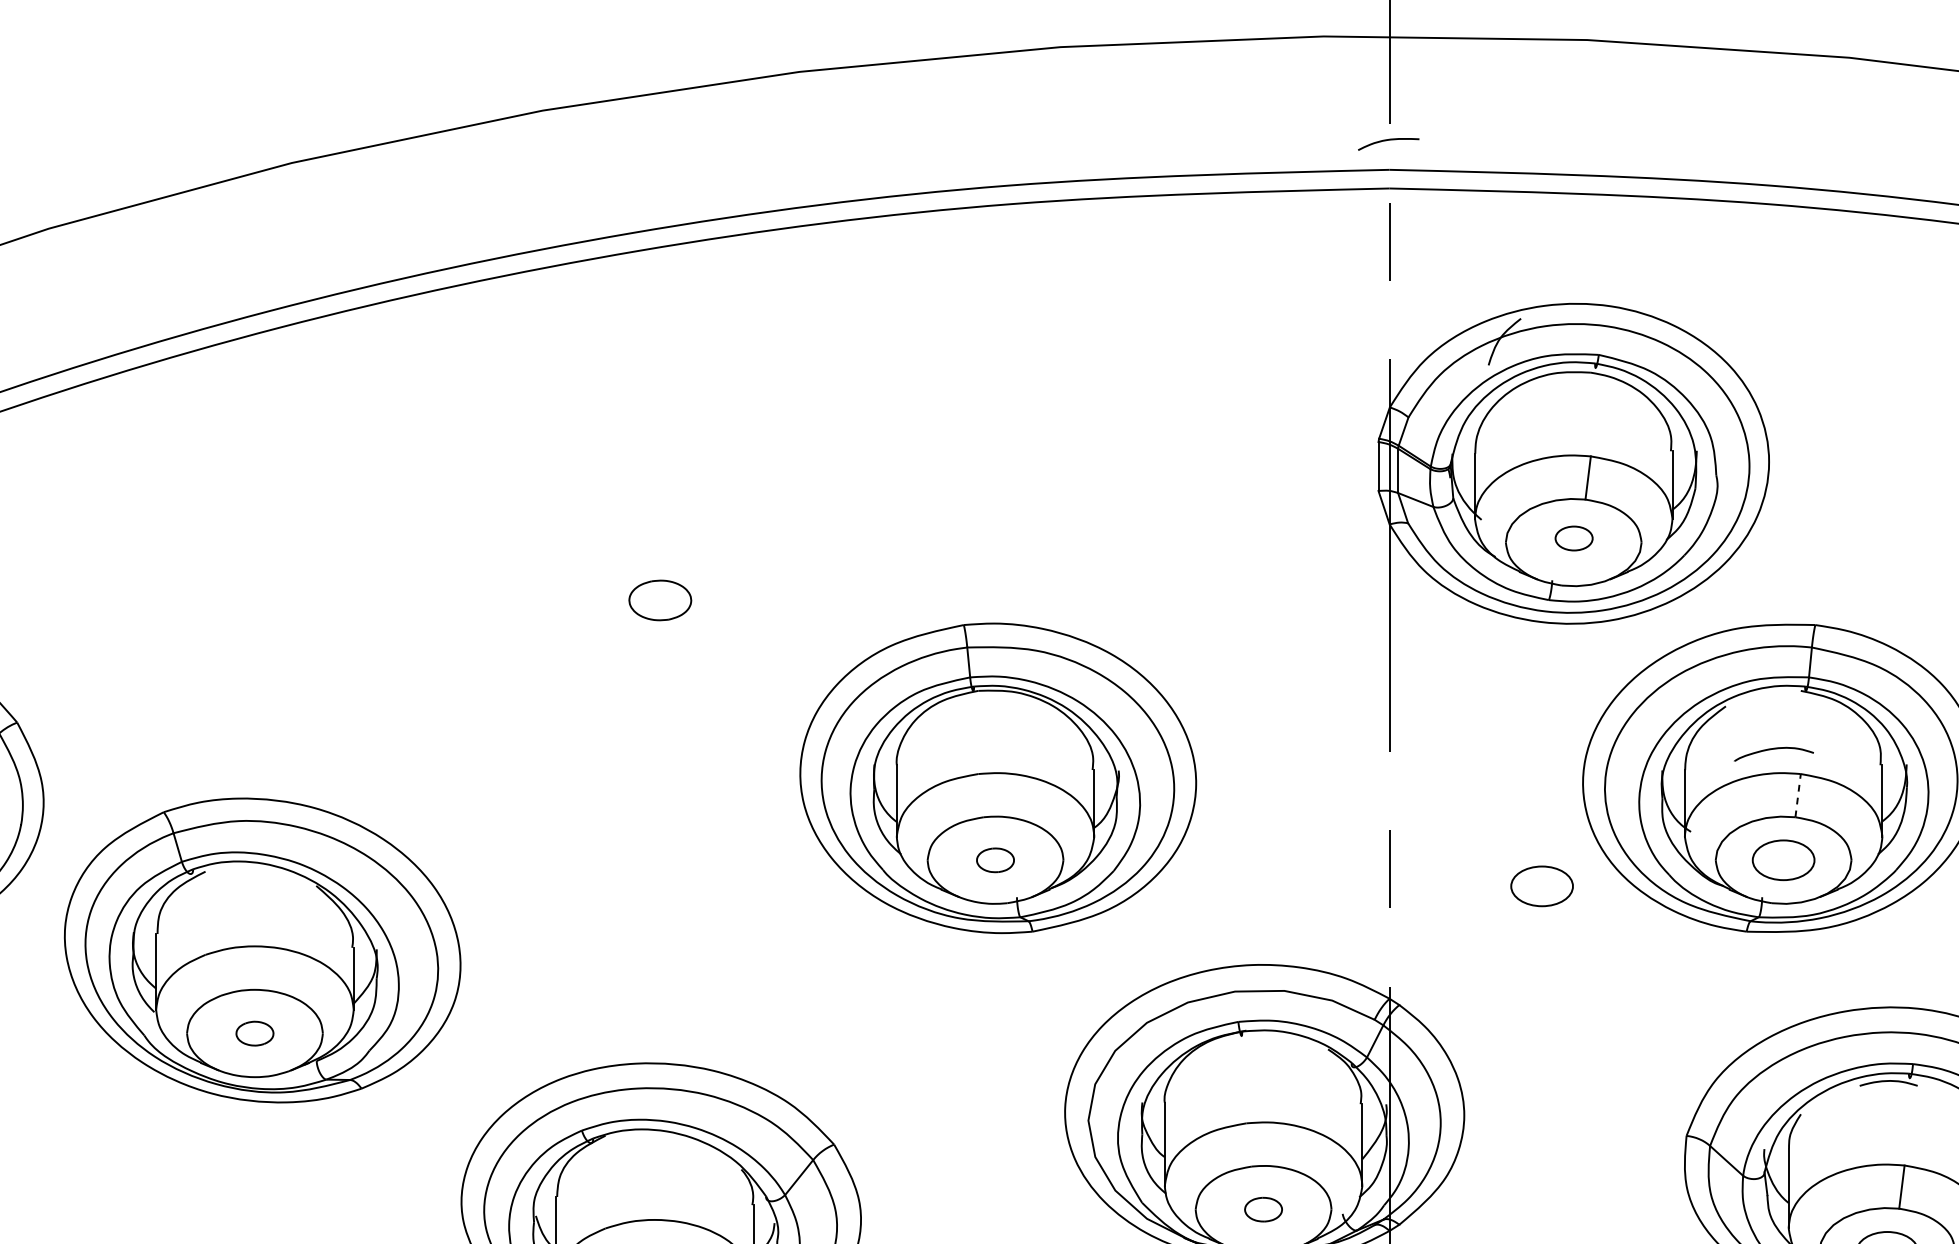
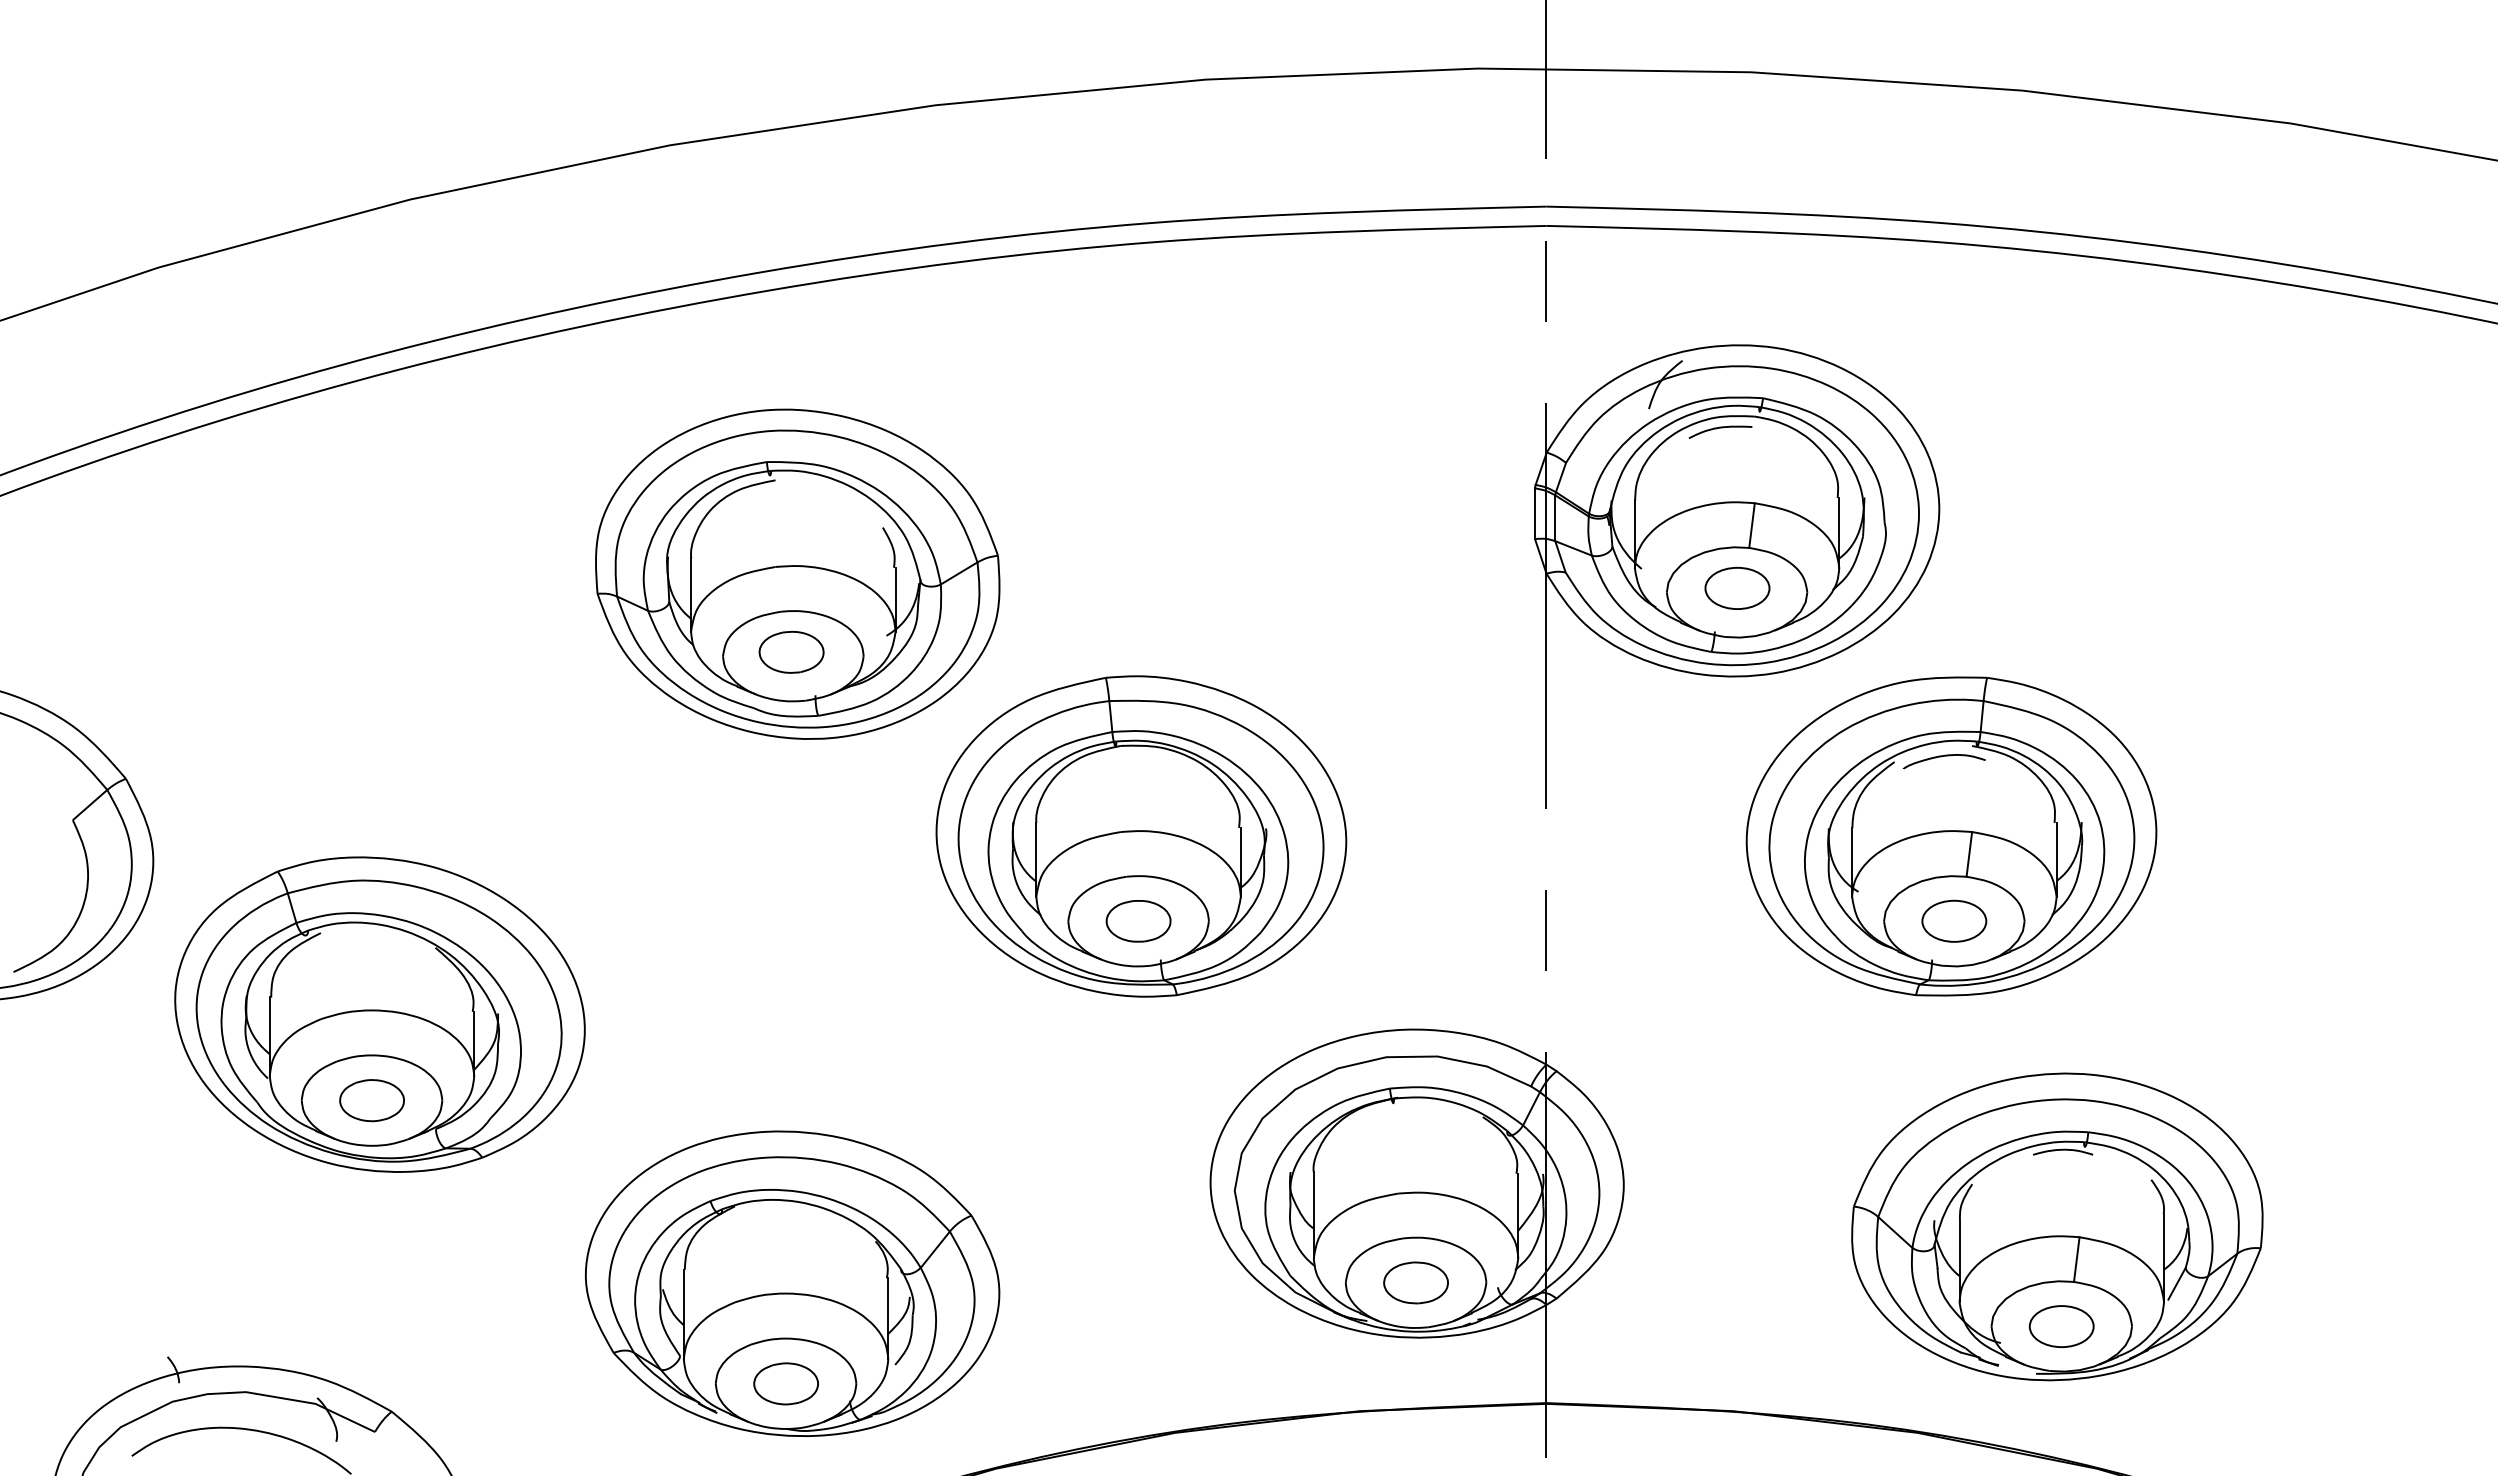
curve: (1388, 140) -> (1720, 428), moved
part: (666, 524) -> (797, 573), added
part: (1574, 537) -> (1737, 587), size x1.67
curve: (1771, 750) -> (1941, 757), moved
line: (1798, 795) -> (1969, 854), dashed -> solid
part: (995, 860) -> (1138, 921), size x1.67
part: (1542, 885) -> (1704, 947), removed
part: (254, 1033) -> (371, 1100), size x1.67
part: (1263, 1209) -> (1415, 1282), size x1.67

